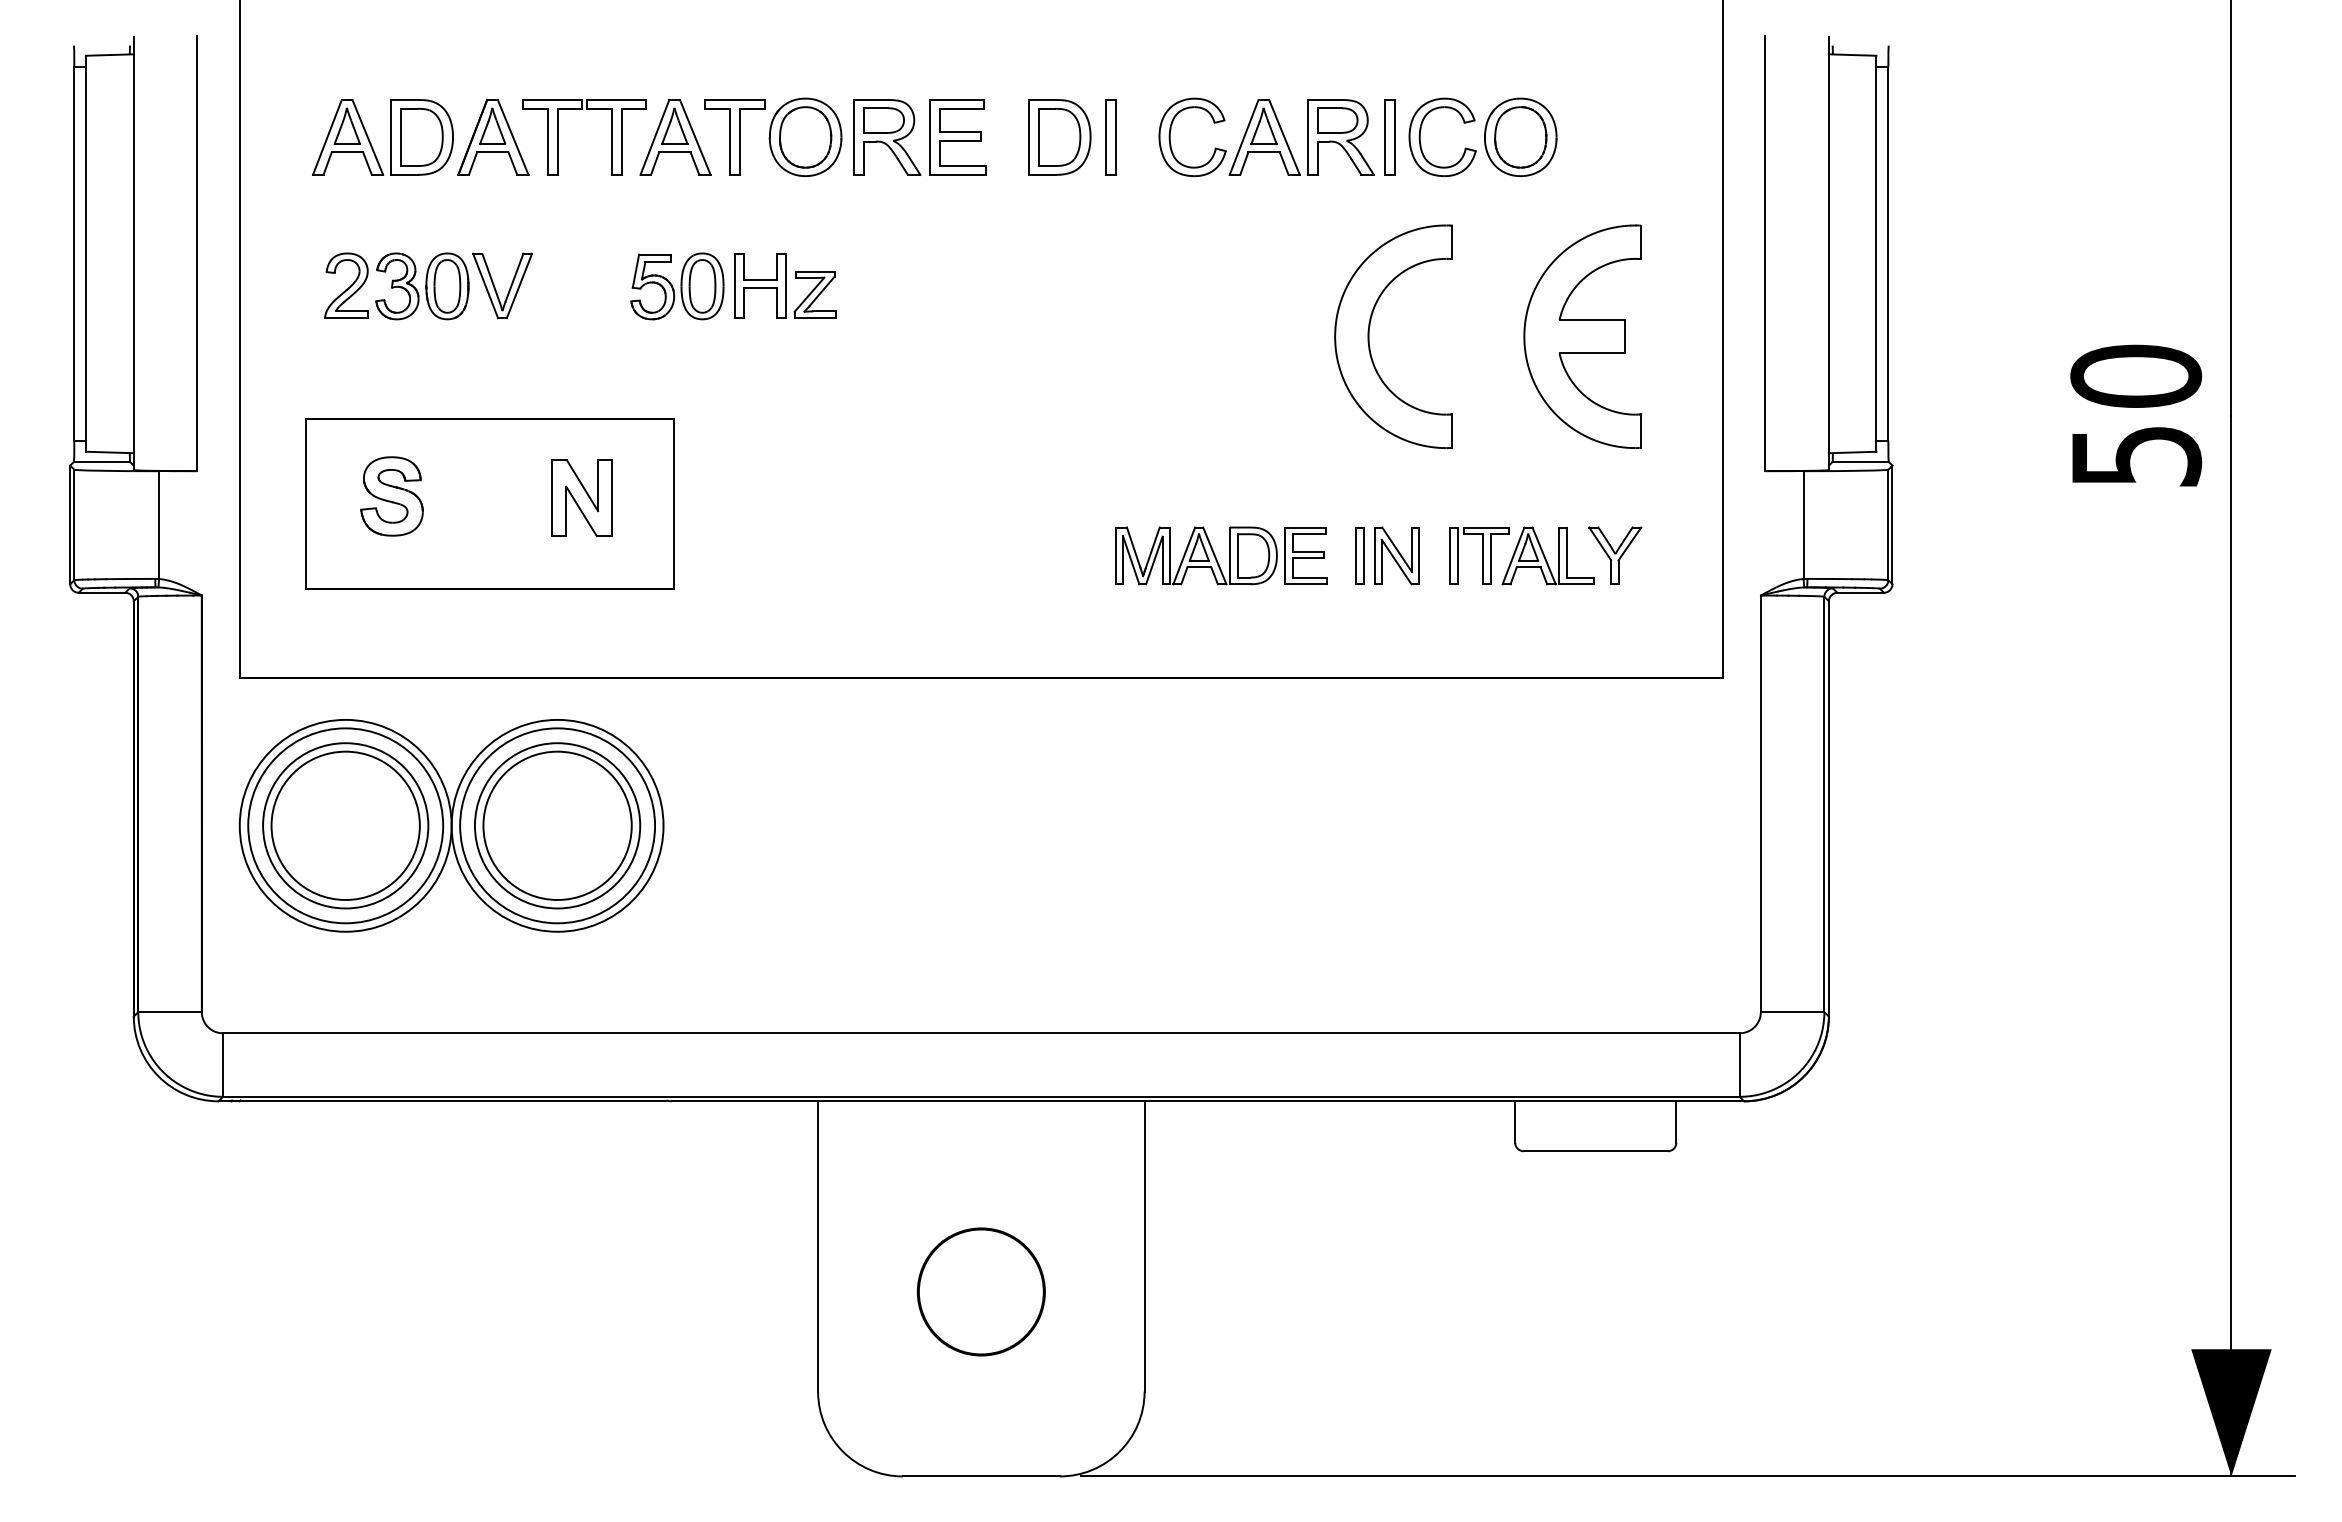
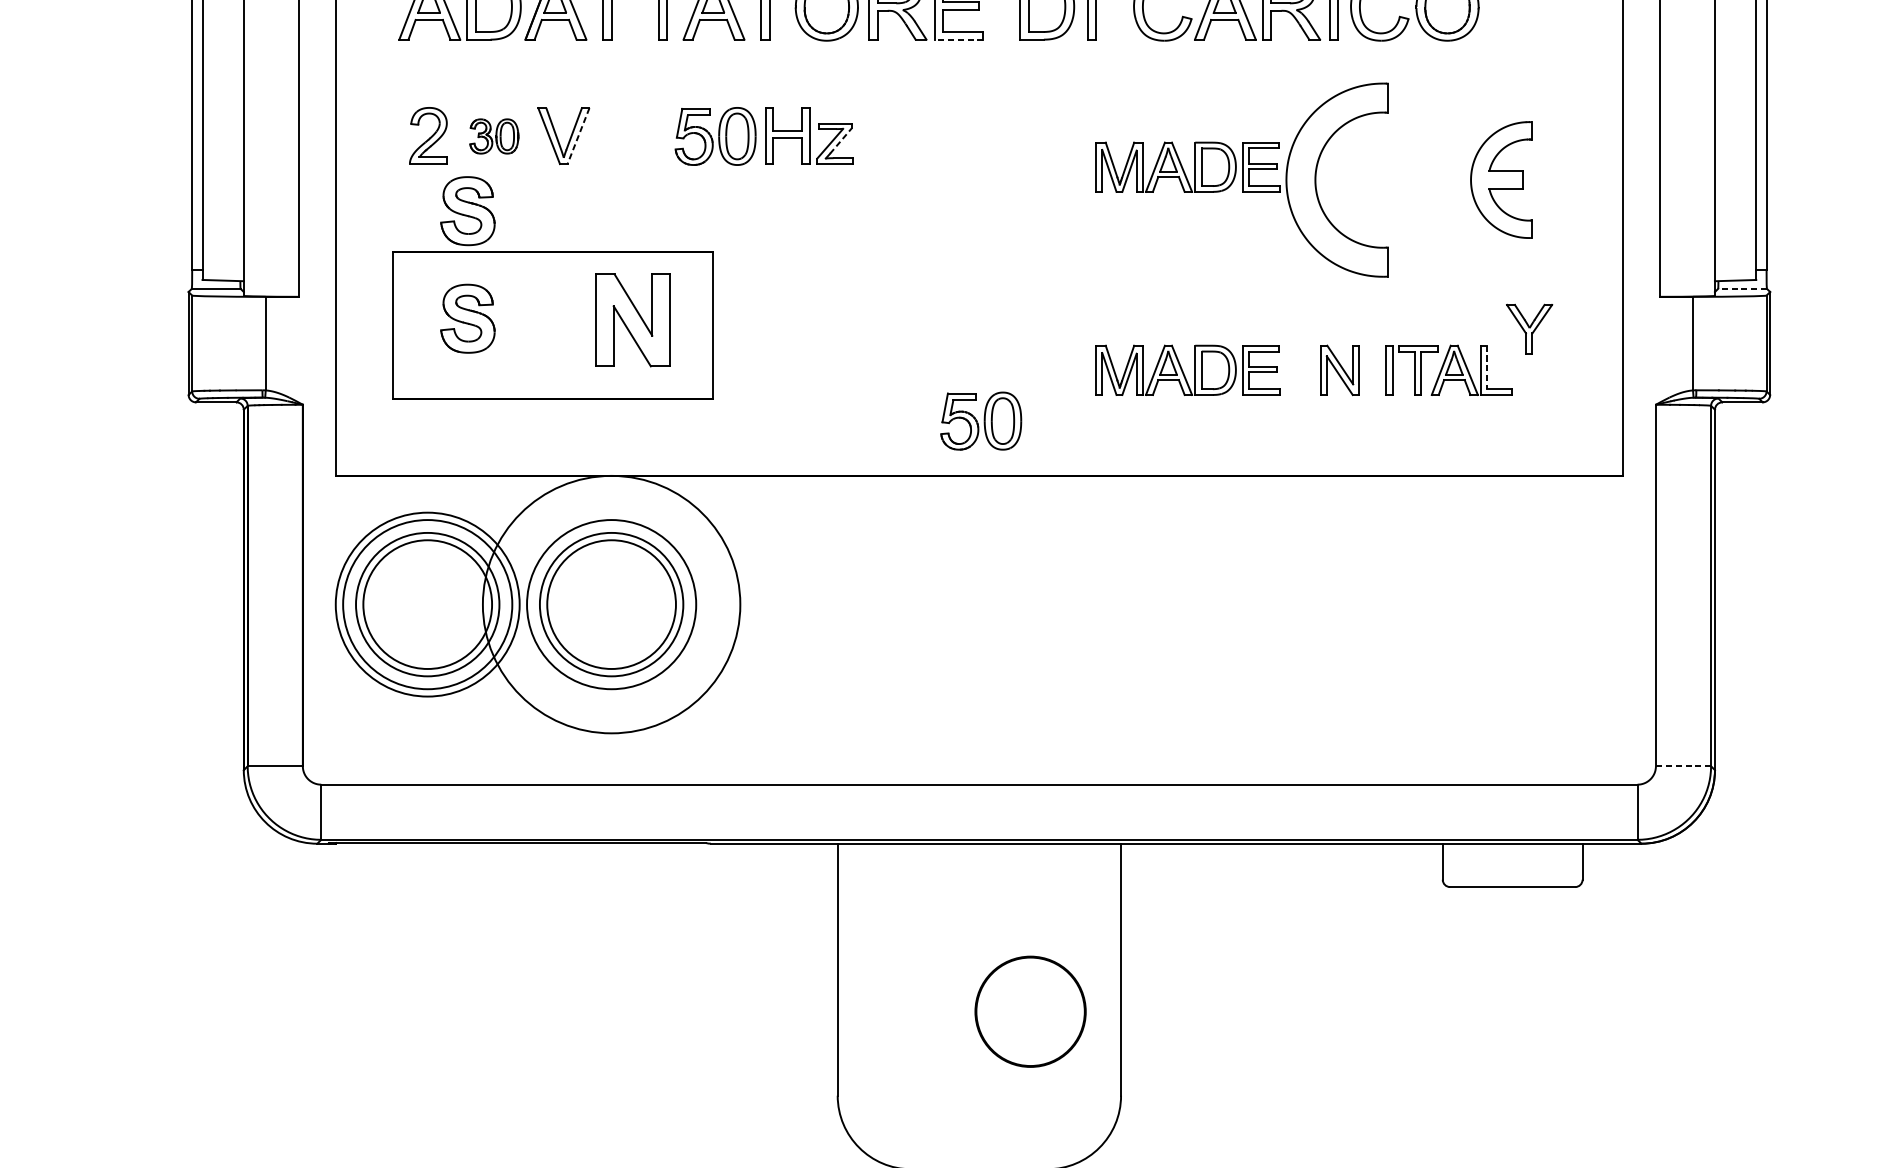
line: (957, 174) -> (958, 39), solid -> dashed
line: (519, 285) -> (578, 135), solid -> dashed
part: (422, 286) -> (494, 136), size x0.6
line: (822, 291) -> (841, 140), solid -> dashed
part: (1221, 321) -> (1187, 166), added
part: (1582, 336) -> (1501, 179), size x0.6
part: (391, 372) -> (467, 211), added
line: (1860, 461) -> (1742, 288), solid -> dashed
part: (581, 498) -> (632, 320), size x1.4
line: (1566, 553) -> (1487, 368), solid -> dashed
part: (1359, 555) -> (1307, 370), removed
part: (1615, 555) -> (1529, 329), moved
part: (983, 614) -> (981, 421), added
circle: (557, 825) -> (611, 604), size x1.4
line: (1792, 1012) -> (1683, 766), solid -> dashed
circle: (980, 1291) -> (1029, 1011), moved

